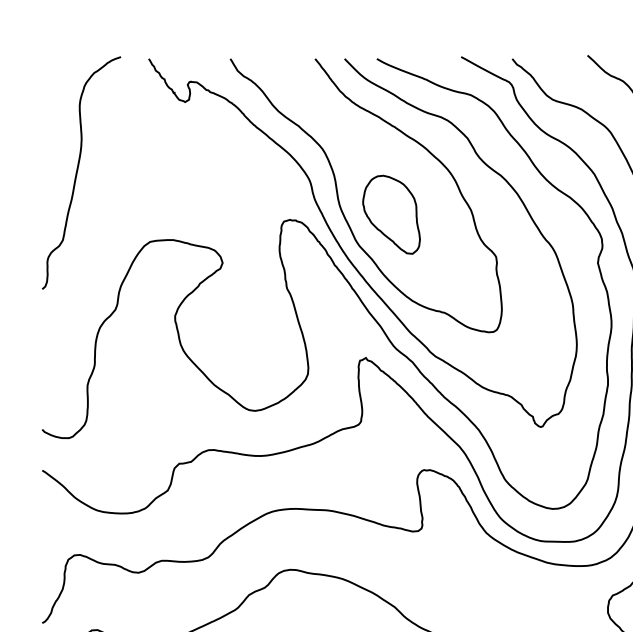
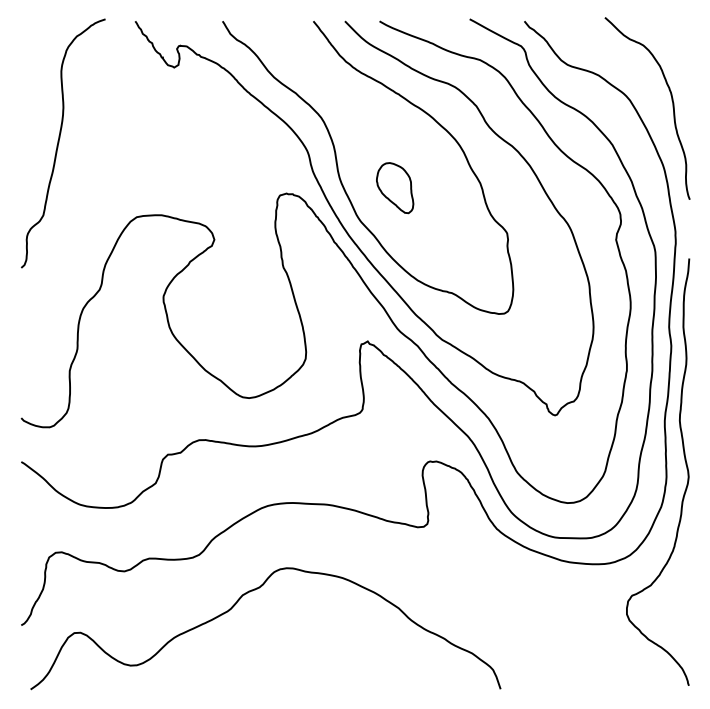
part: (390, 214) -> (394, 187), size x0.6

